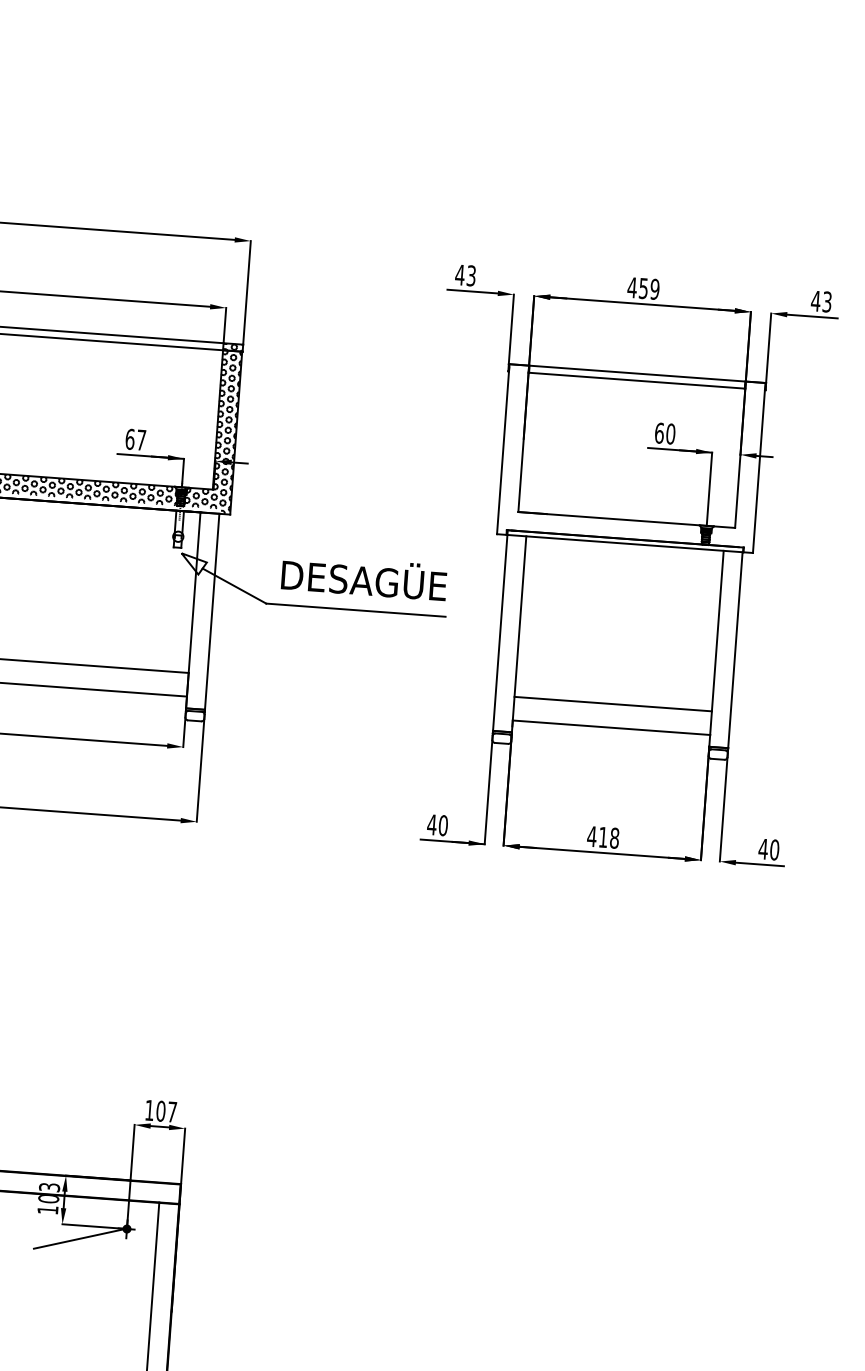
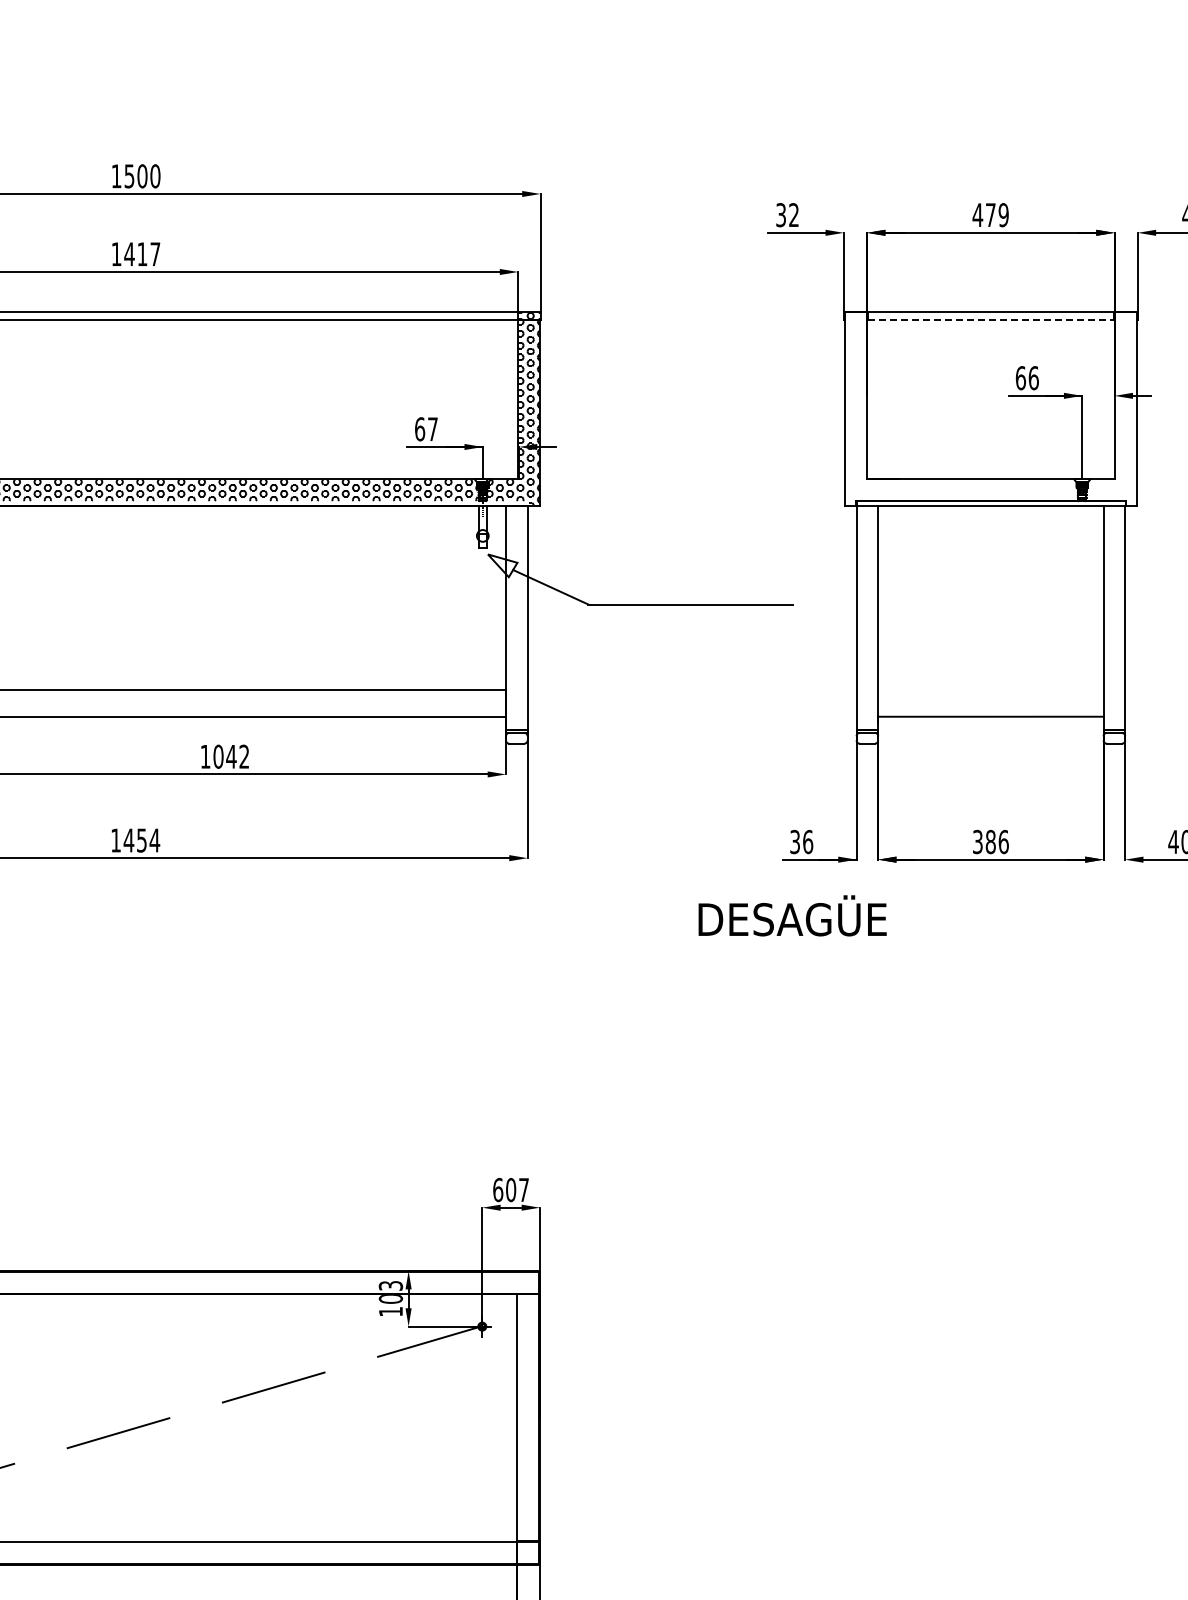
text: (464, 275) -> (786, 215), 43 -> 32
text: (643, 288) -> (990, 215), 459 -> 479
line: (636, 380) -> (990, 320), solid -> dashed
text: (670, 433) -> (1033, 377), 60 -> 66
text: (364, 577) -> (792, 915), moved
line: (612, 703) -> (990, 689), removed
text: (437, 824) -> (801, 841), 40 -> 36
text: (603, 836) -> (990, 841), 418 -> 386
text: (149, 1110) -> (498, 1189), 107 -> 607

